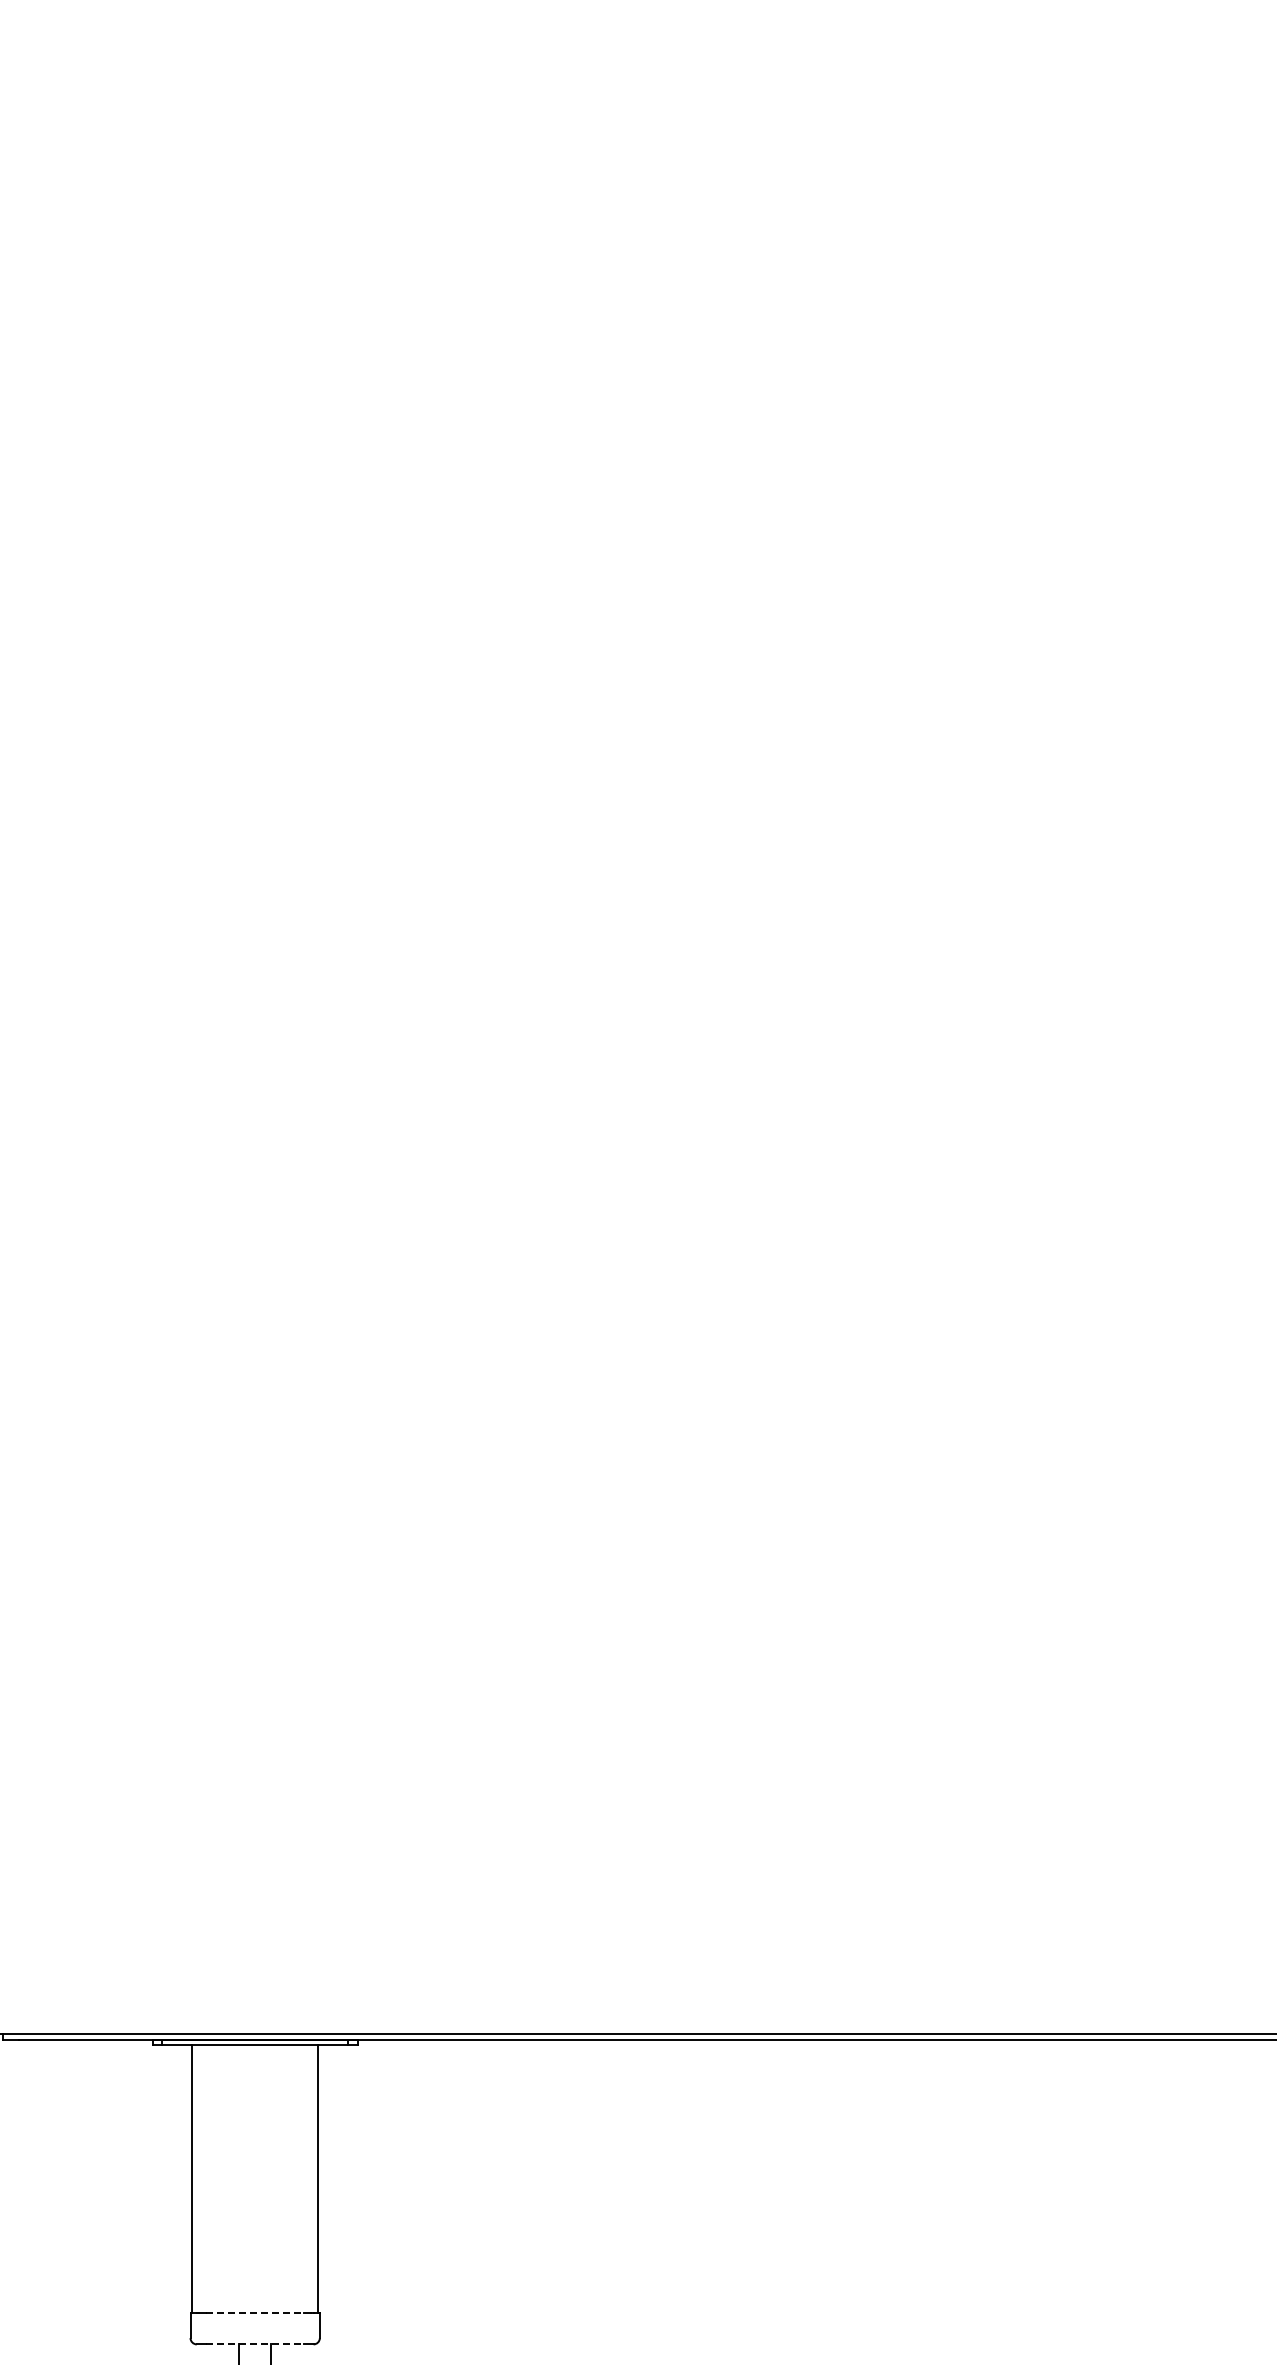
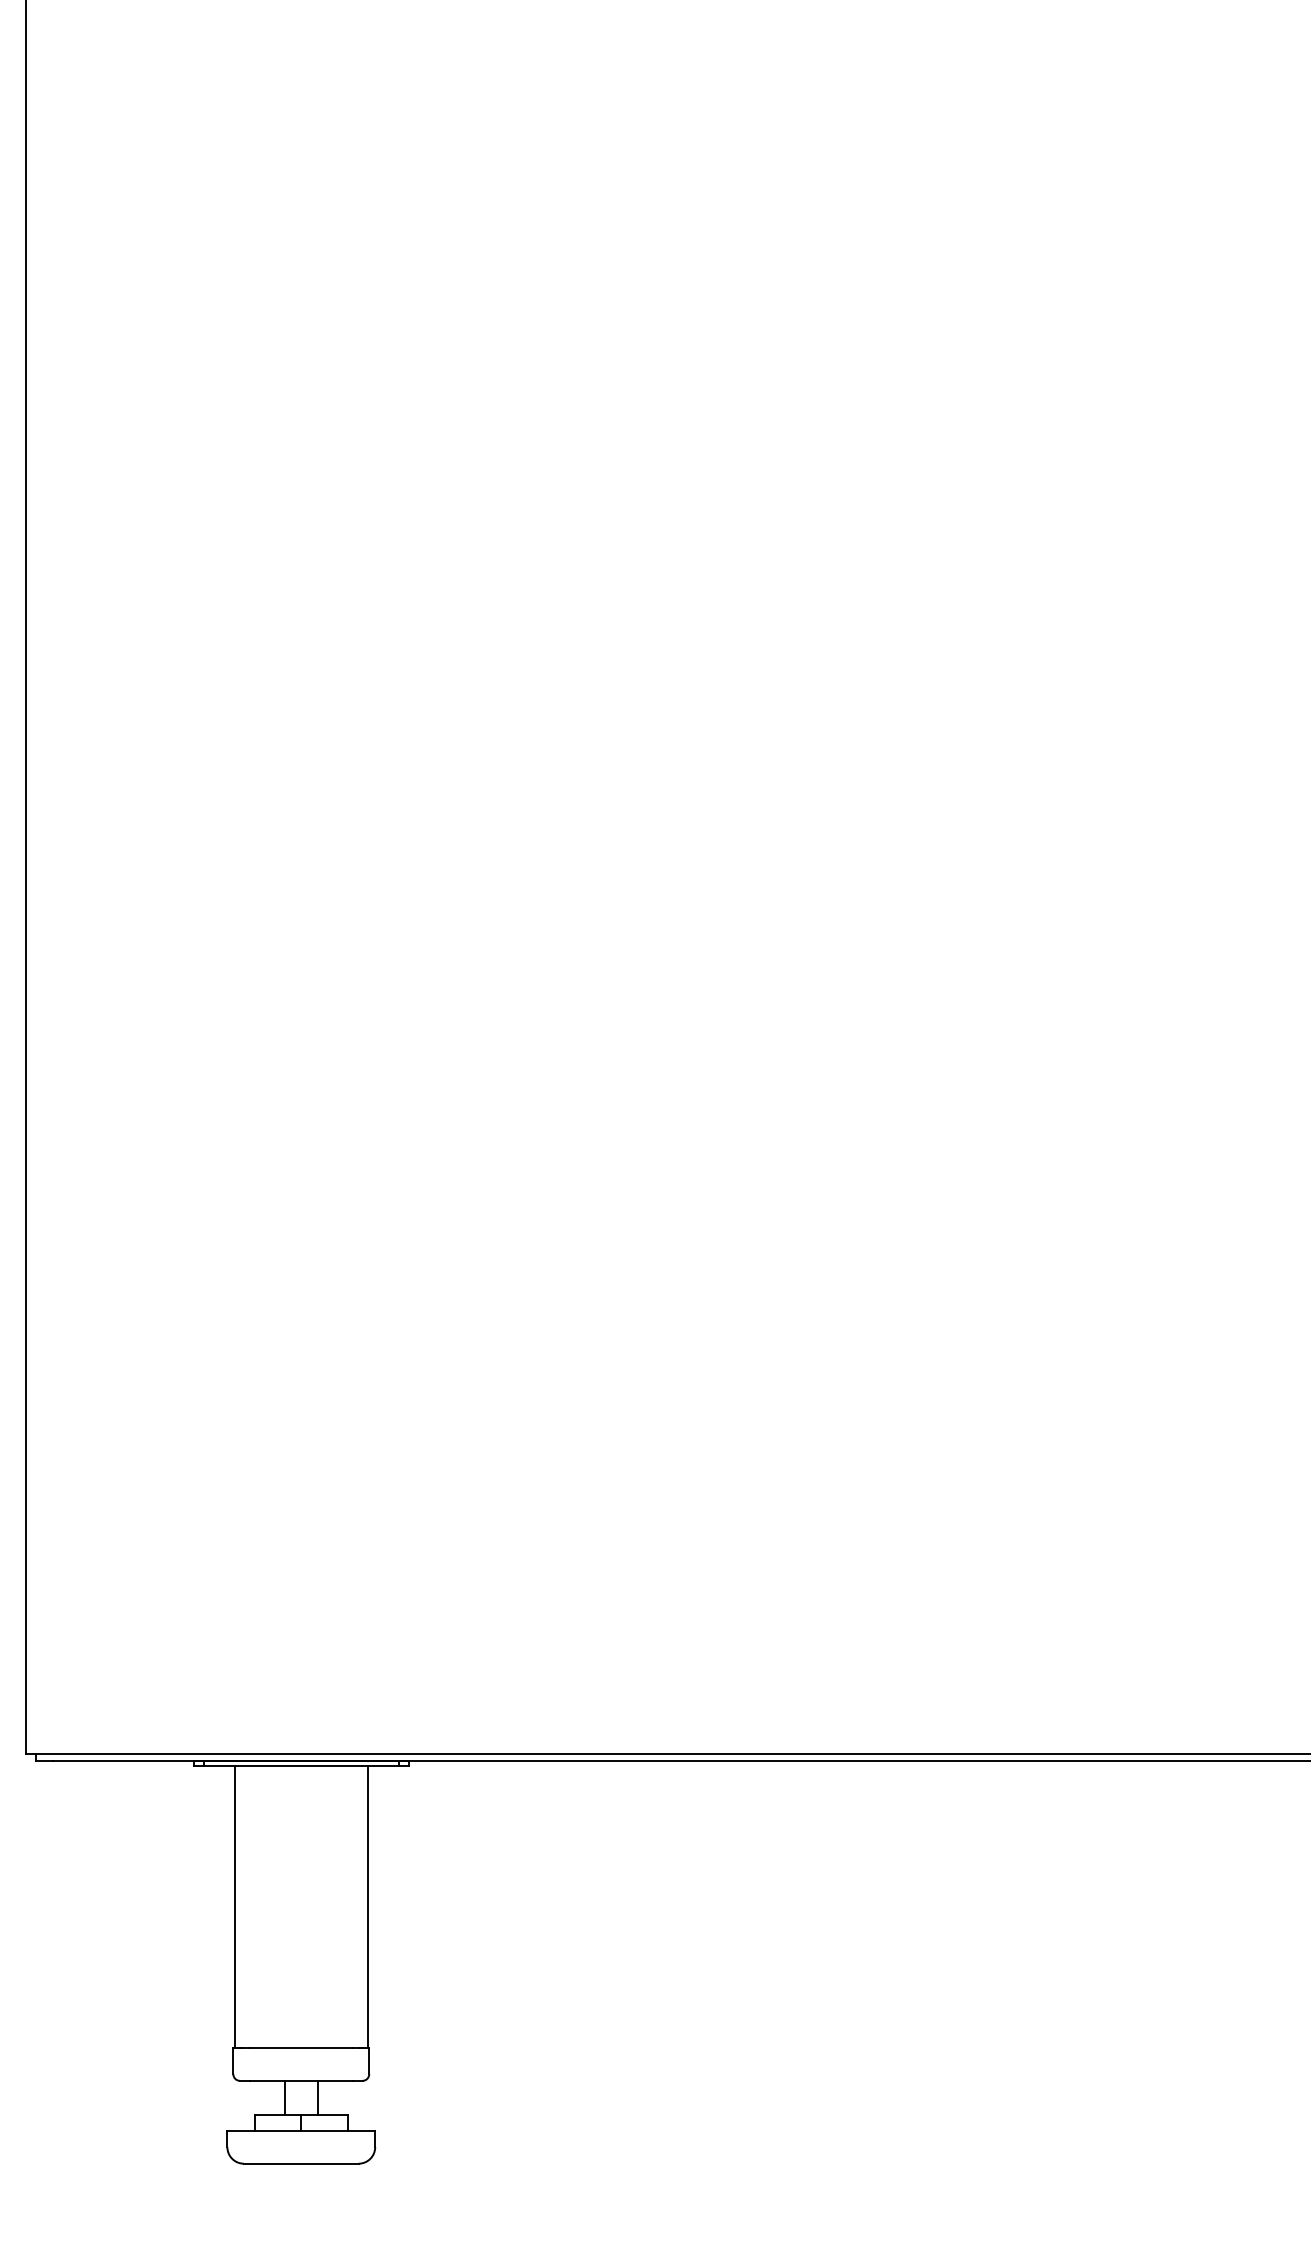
line: (255, 2312) -> (301, 2047), dashed -> solid
line: (255, 2344) -> (301, 2080), dashed -> solid

